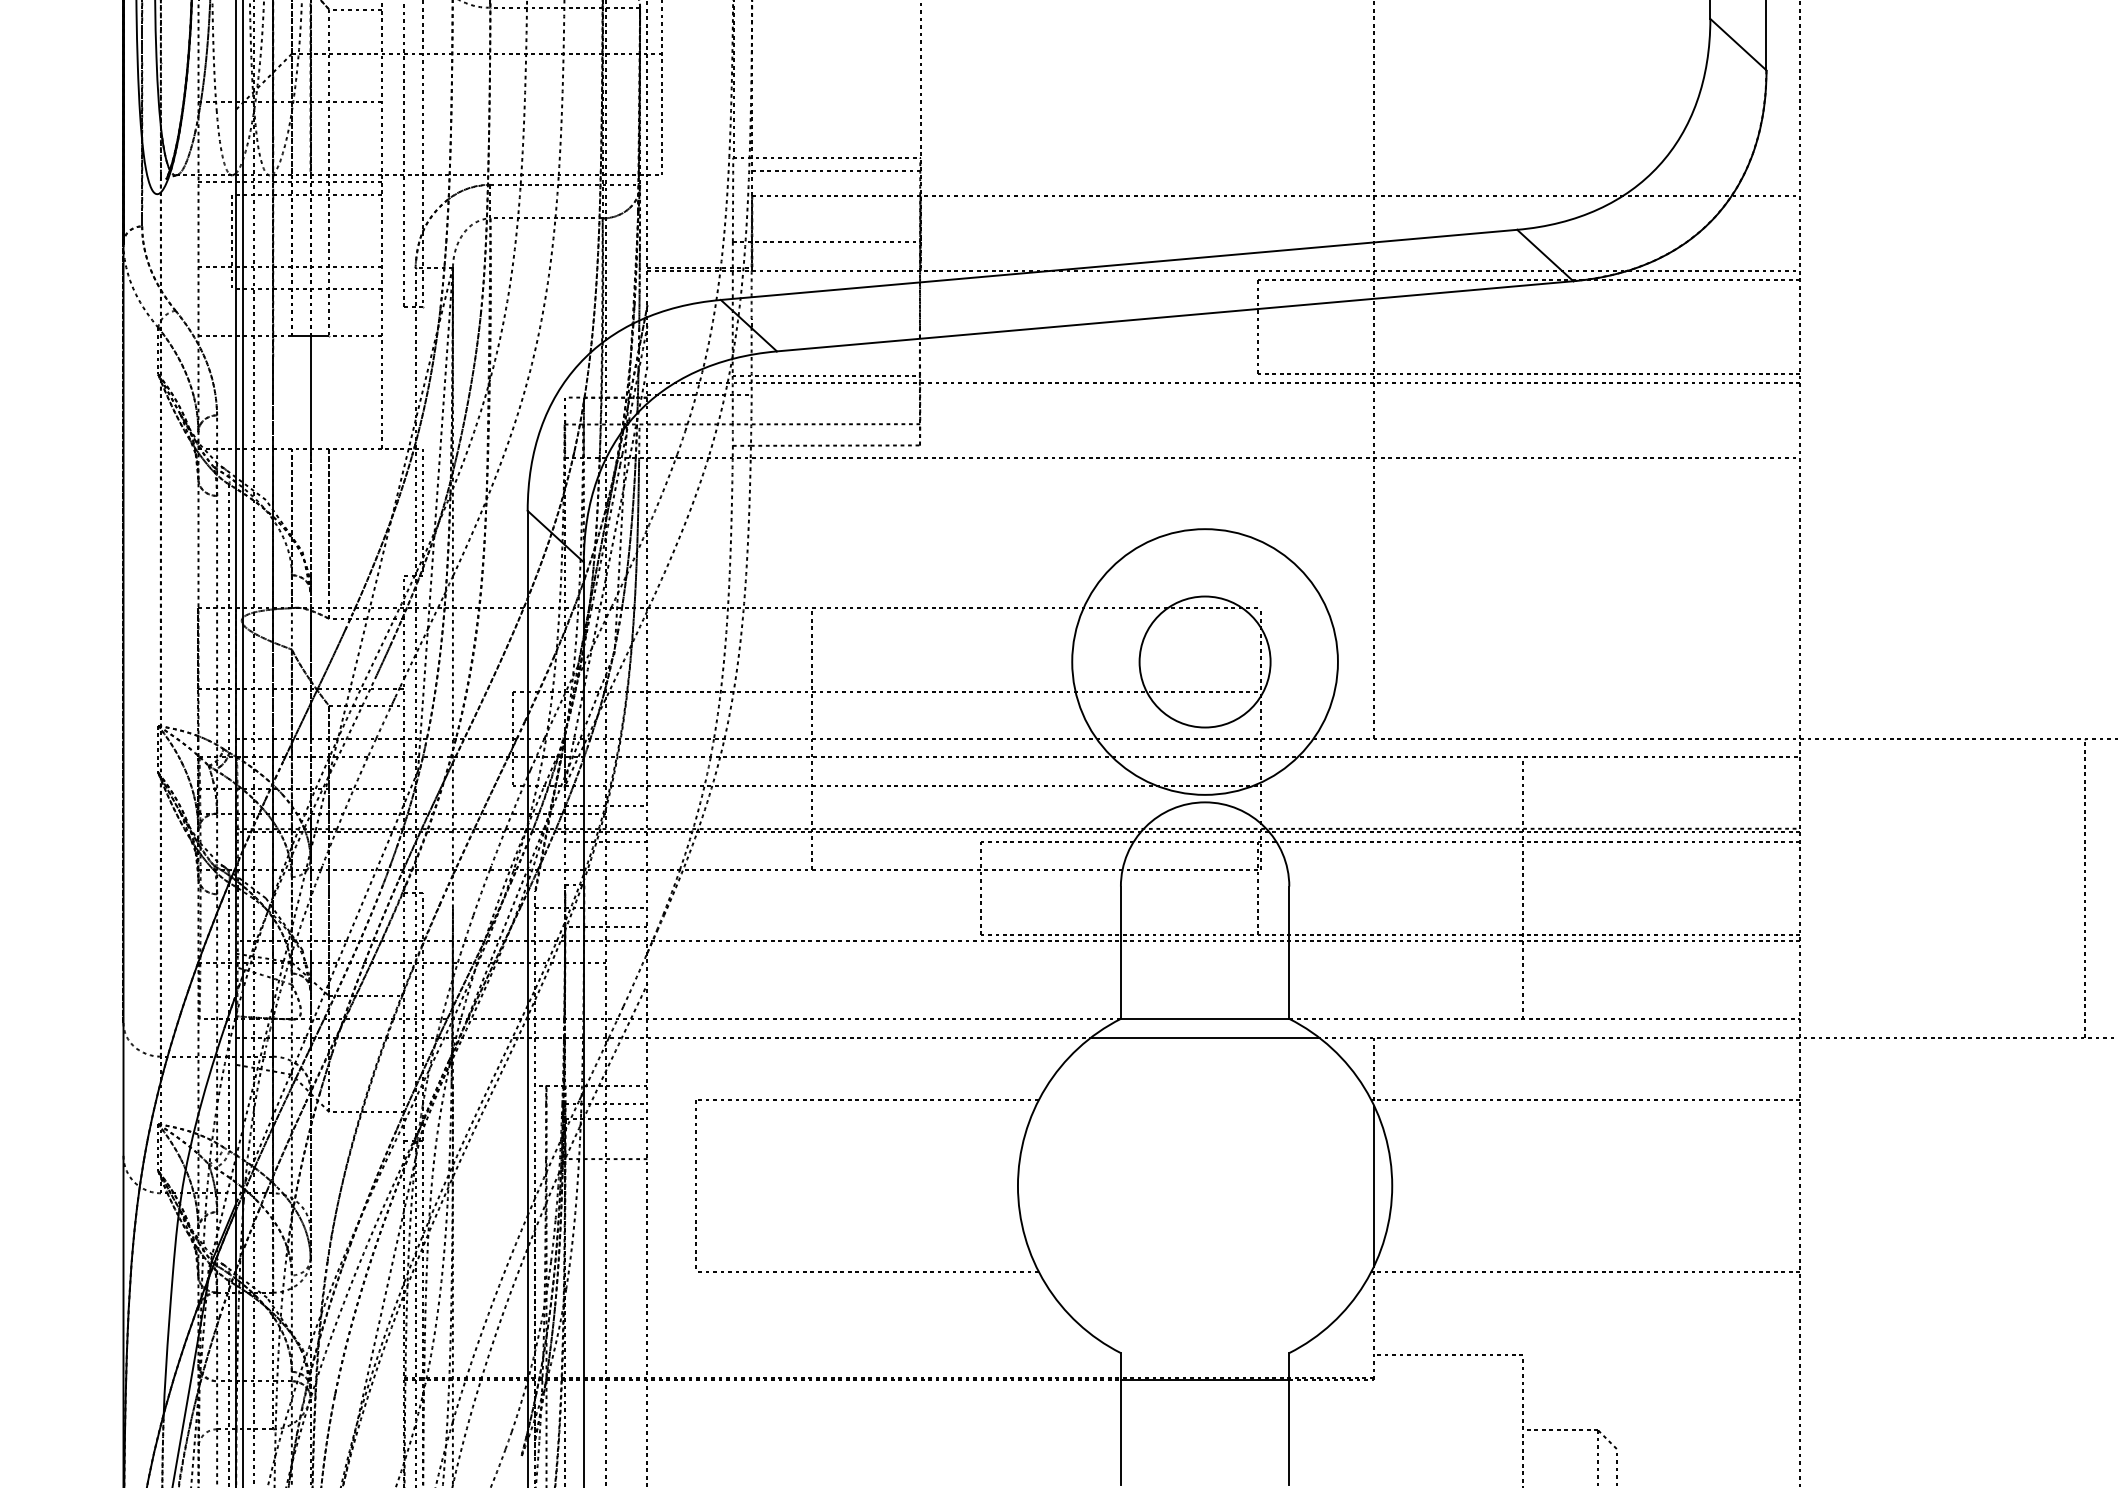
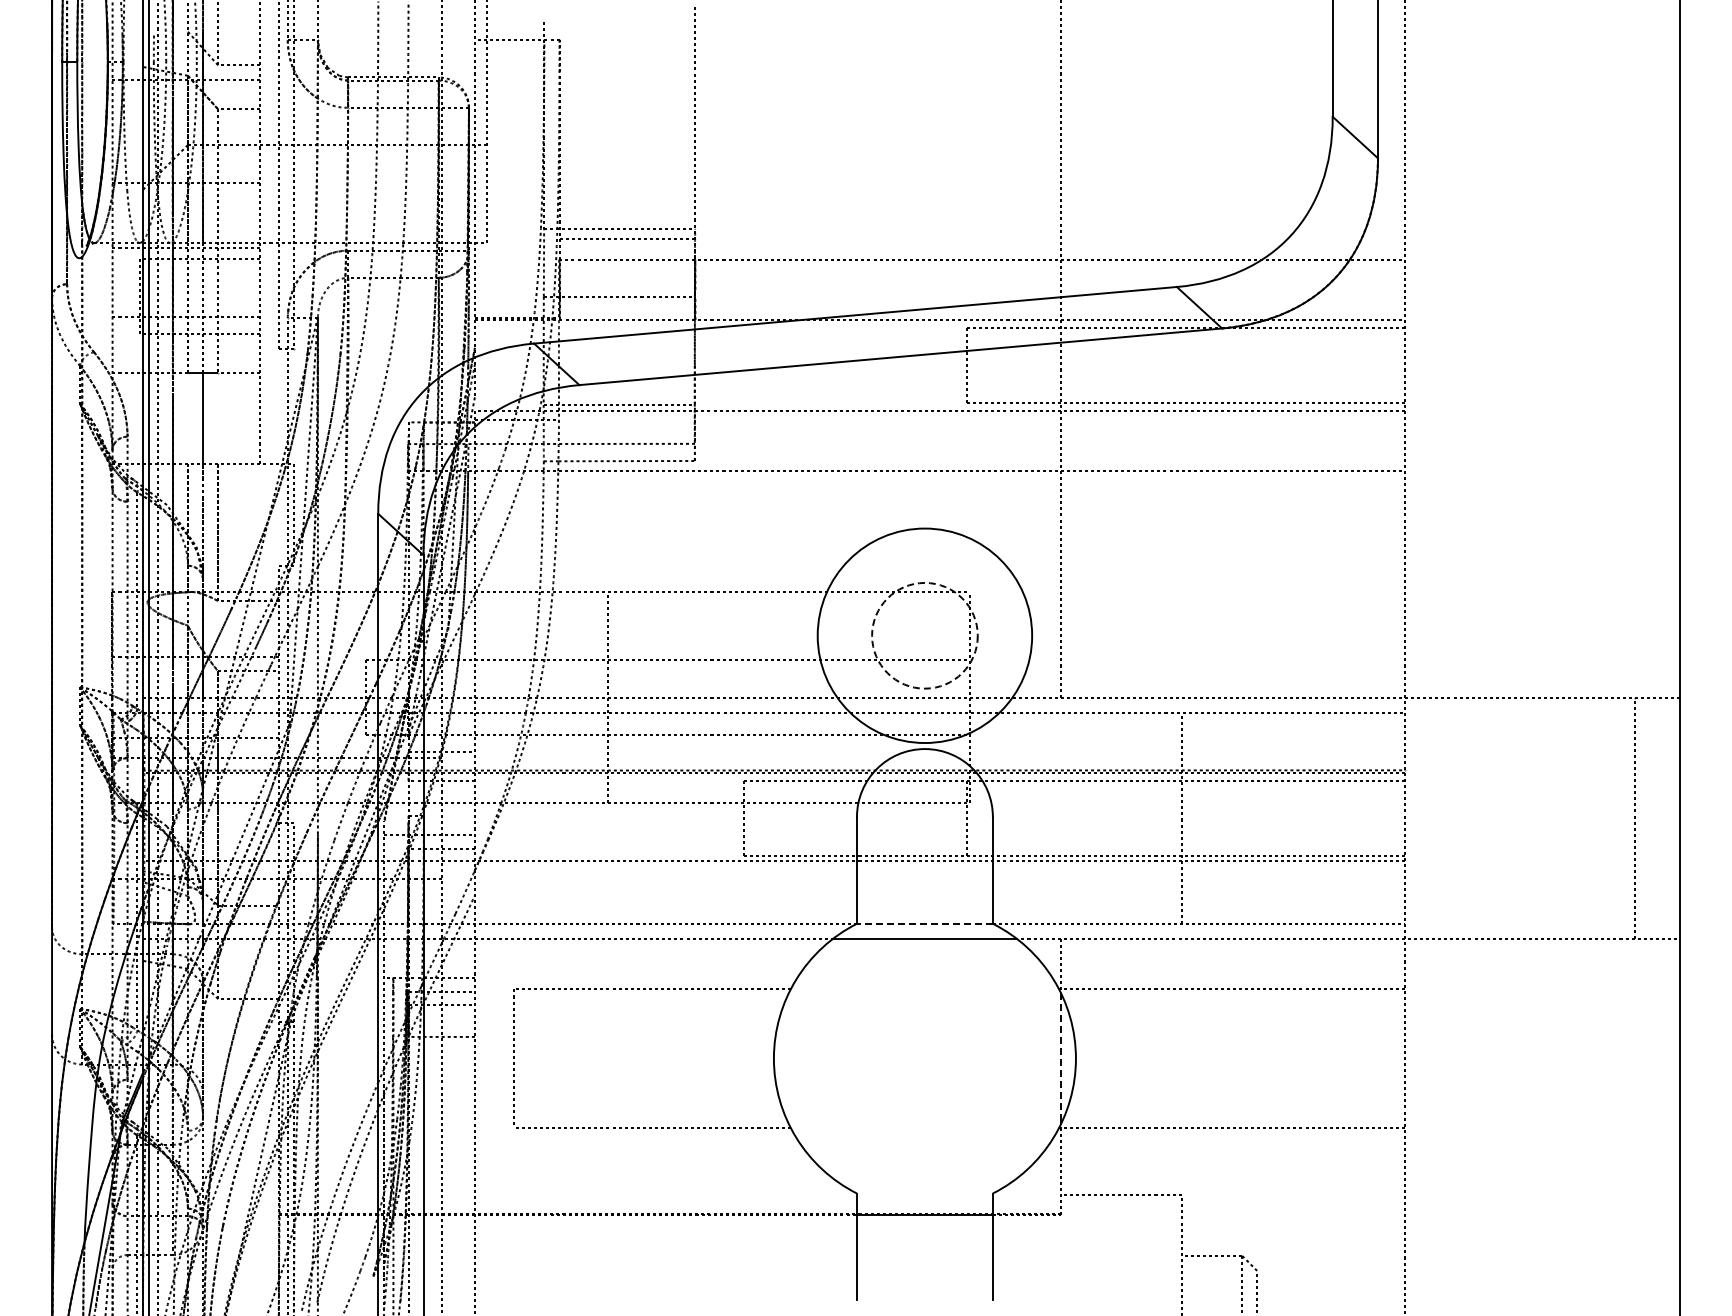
circle: (1204, 661) -> (924, 635), solid -> dashed
line: (1204, 1019) -> (924, 924), solid -> dashed
line: (1373, 1185) -> (1060, 1058), solid -> dashed

